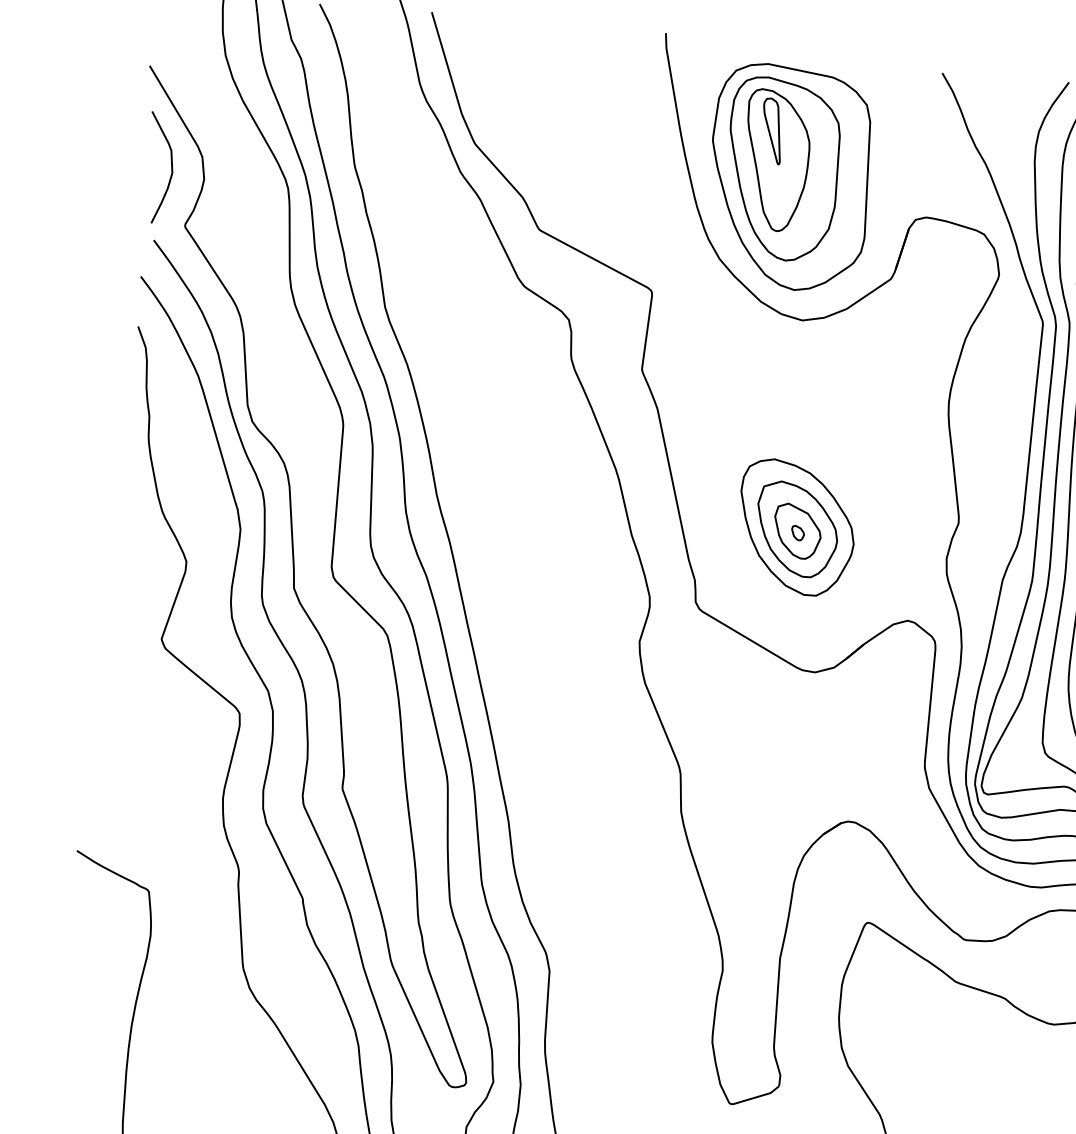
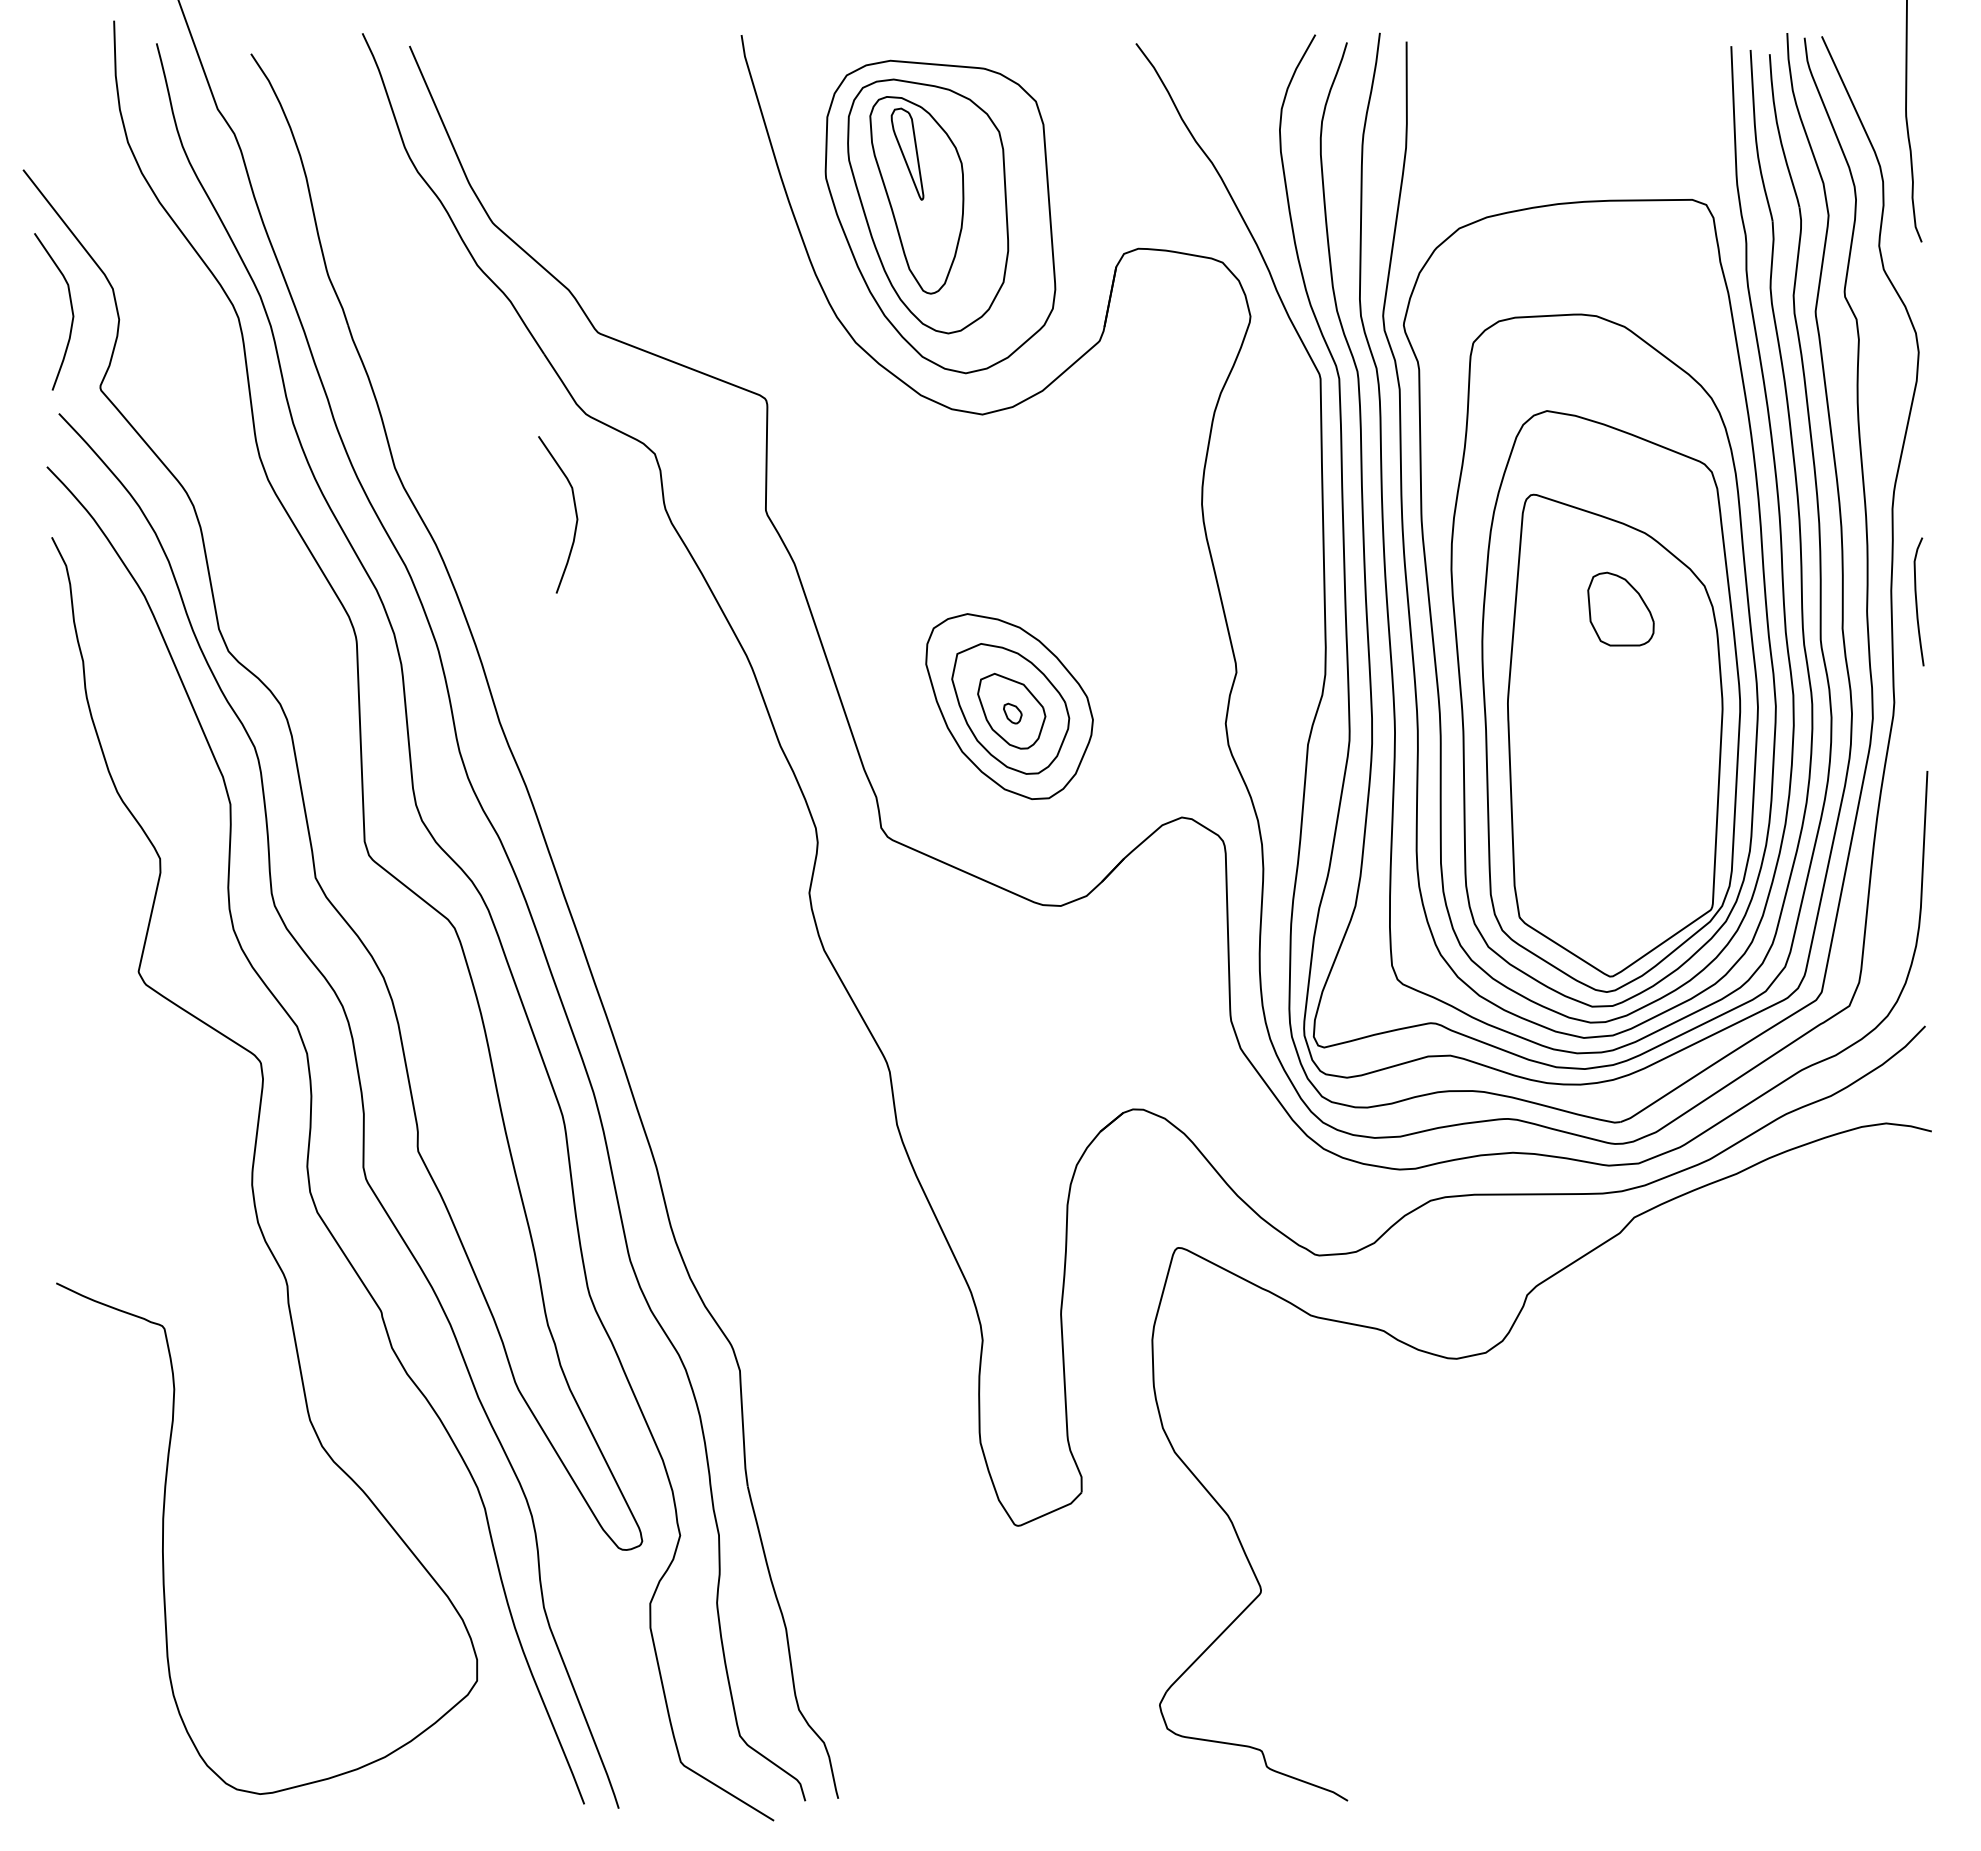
curve: (507, 351) -> (574, 509), added

